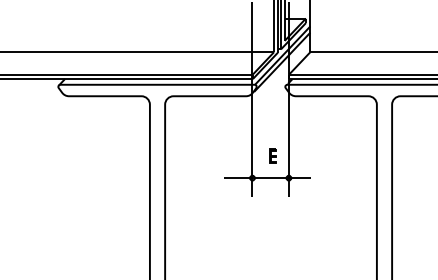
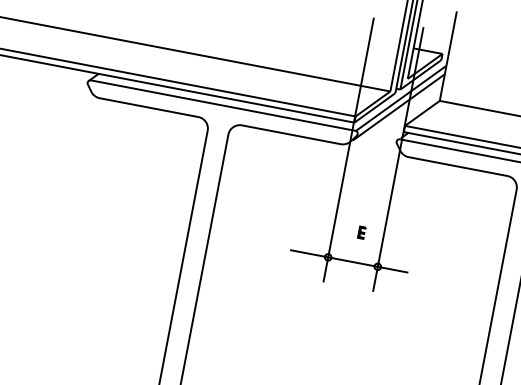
part: (272, 155) -> (361, 231), size x0.6

